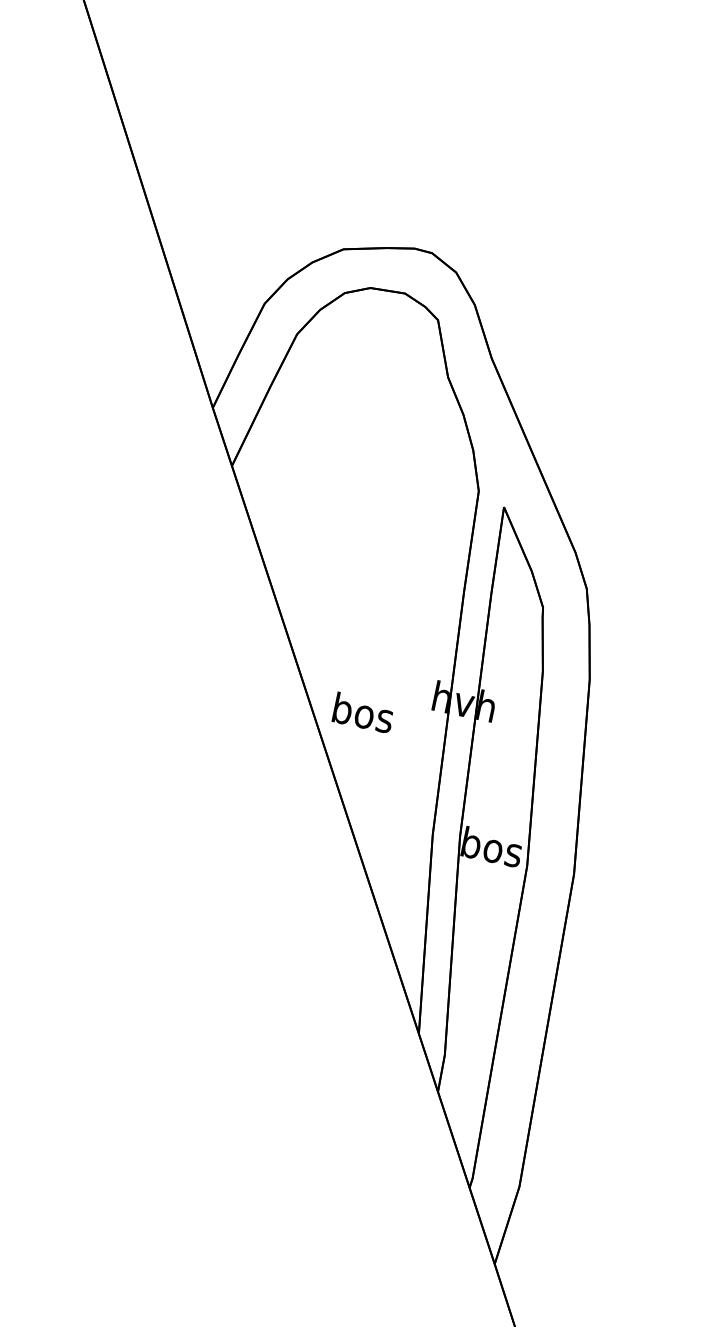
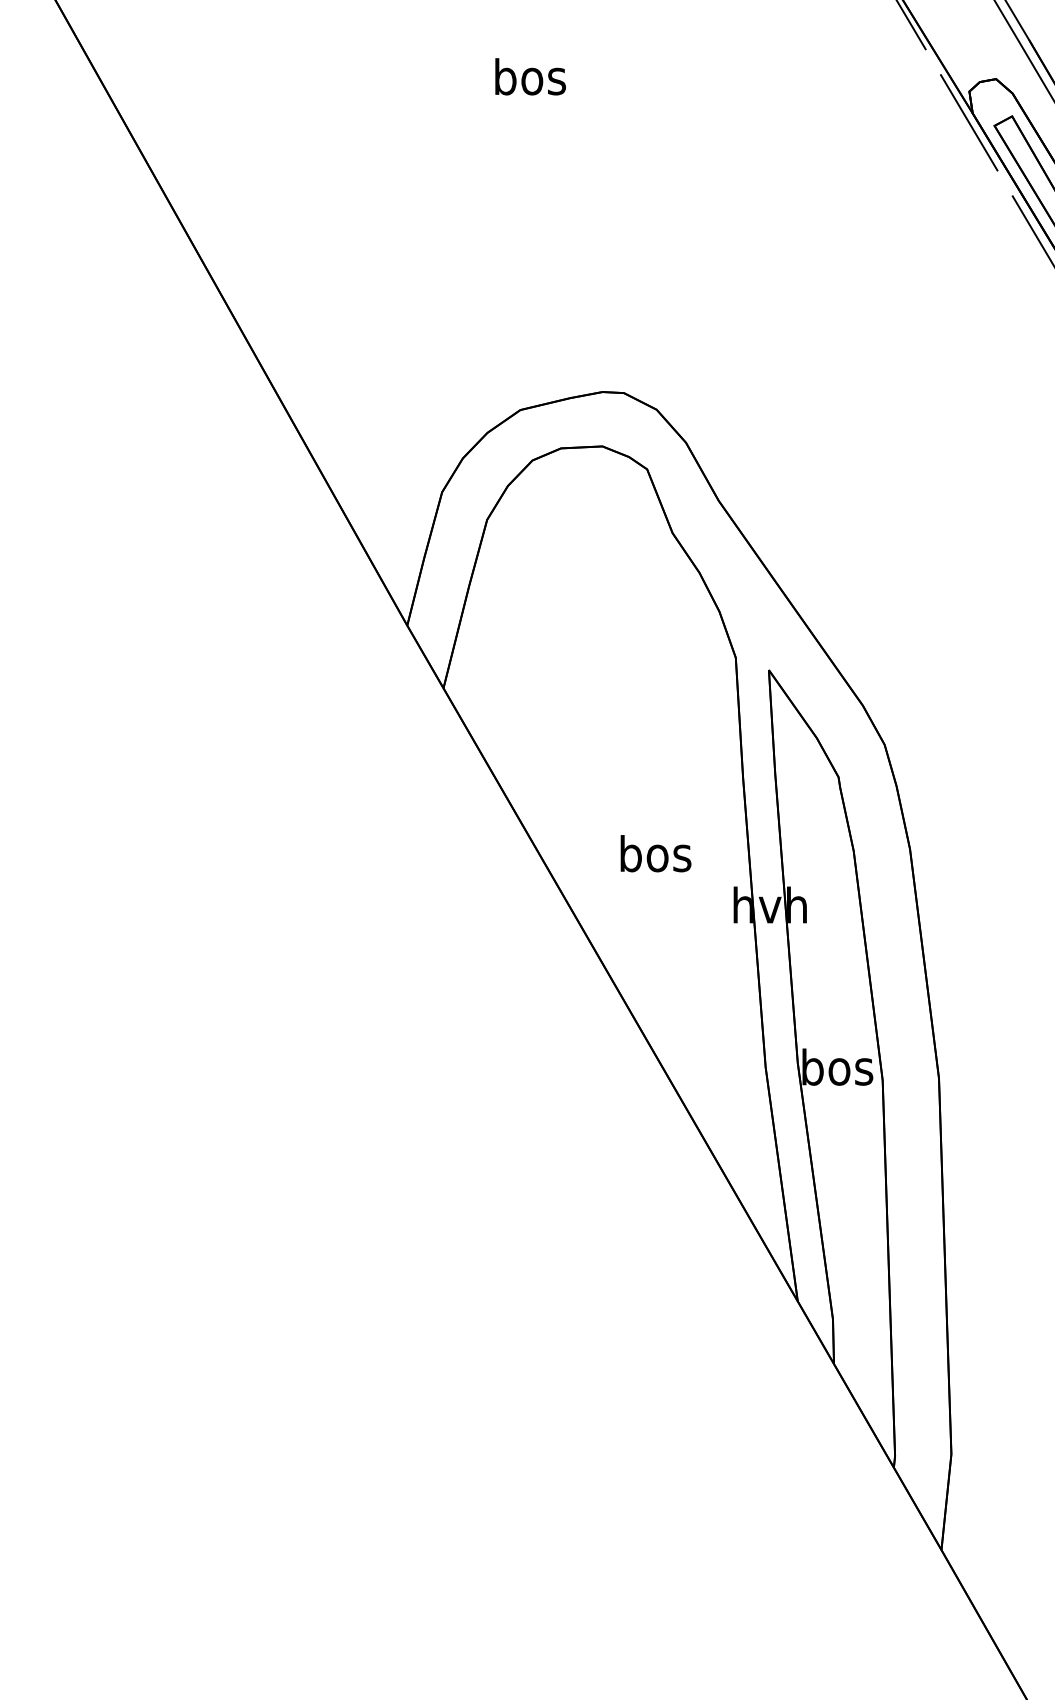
text: (363, 712) -> (655, 853), moved

